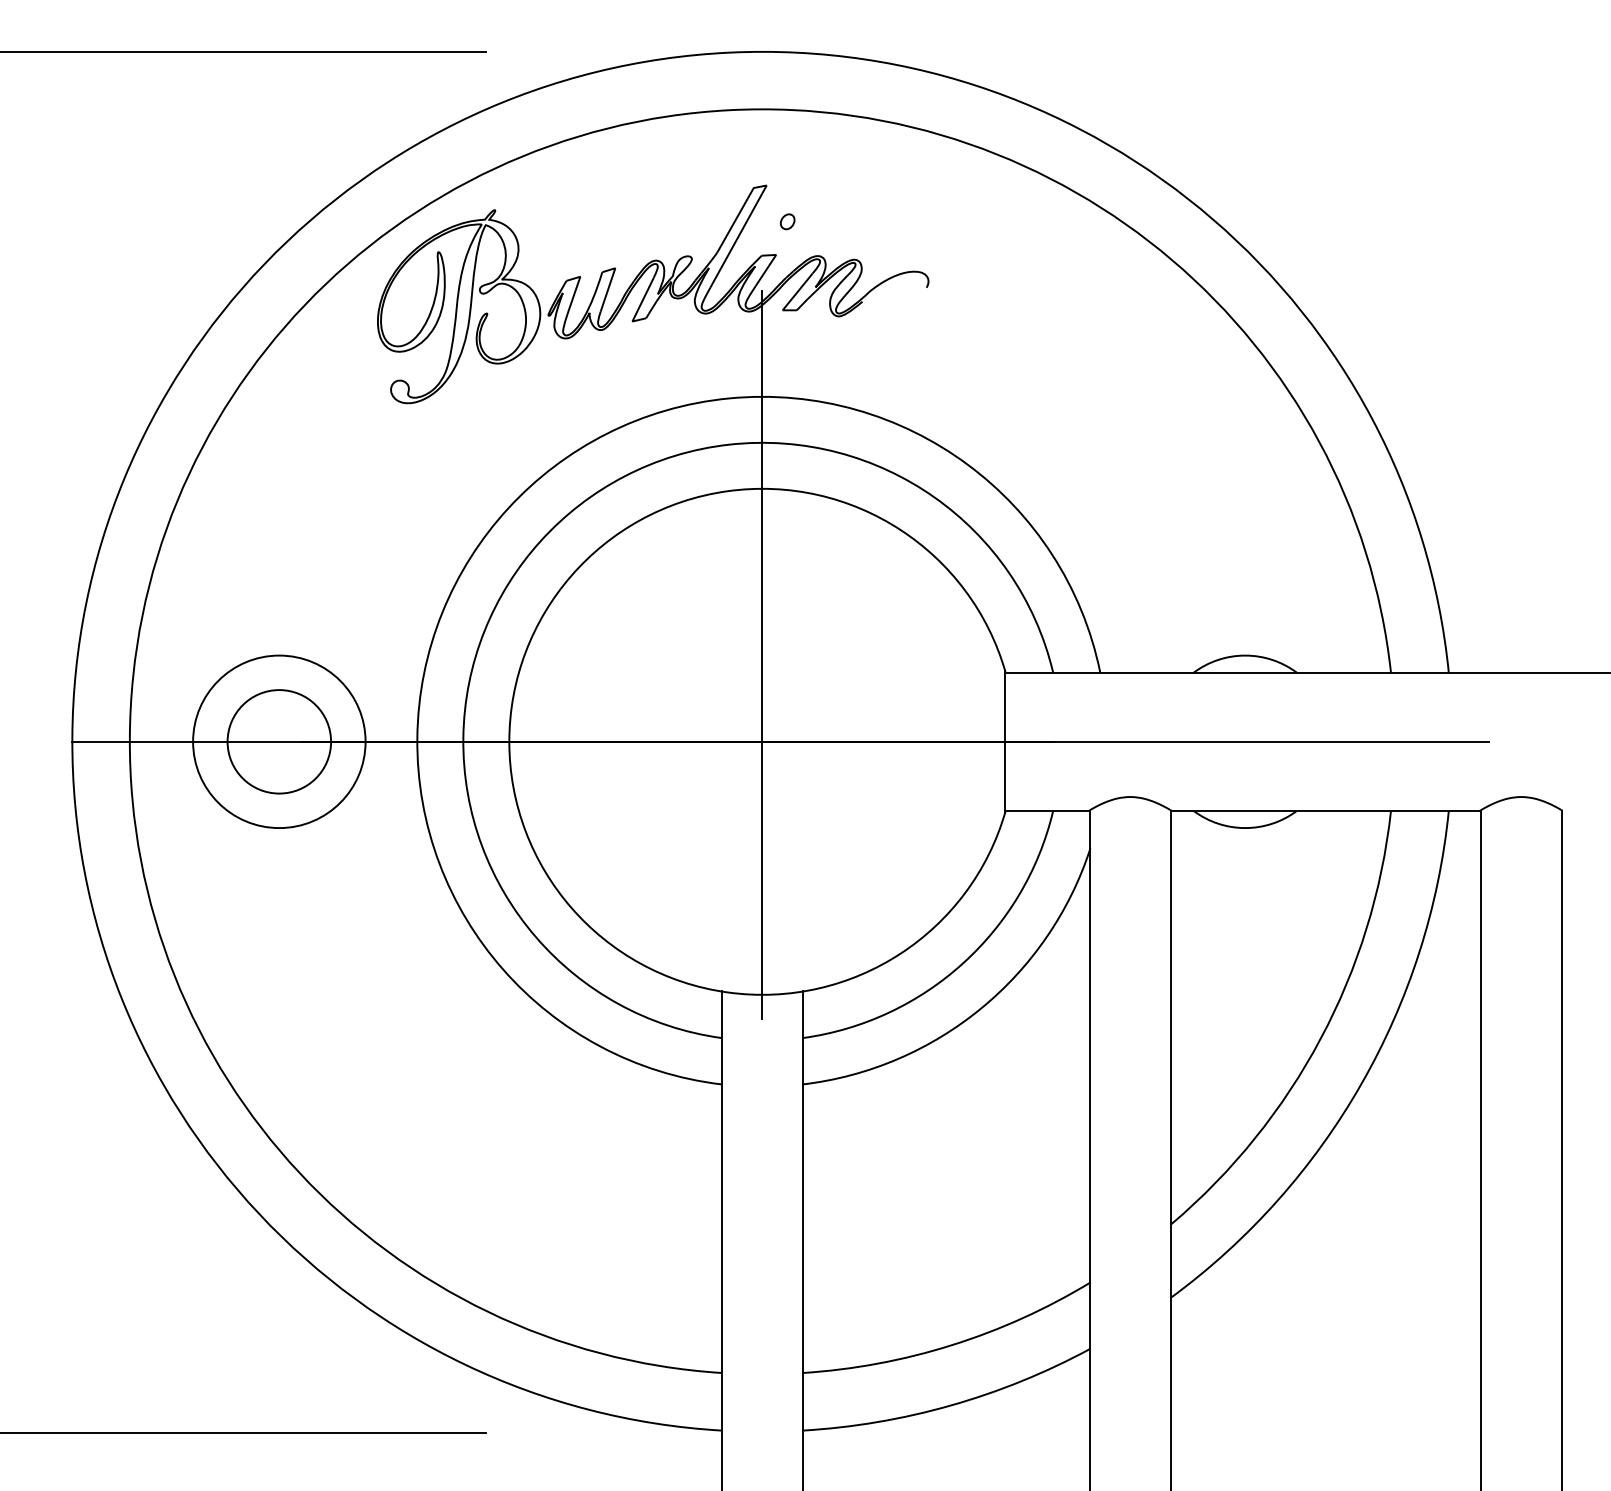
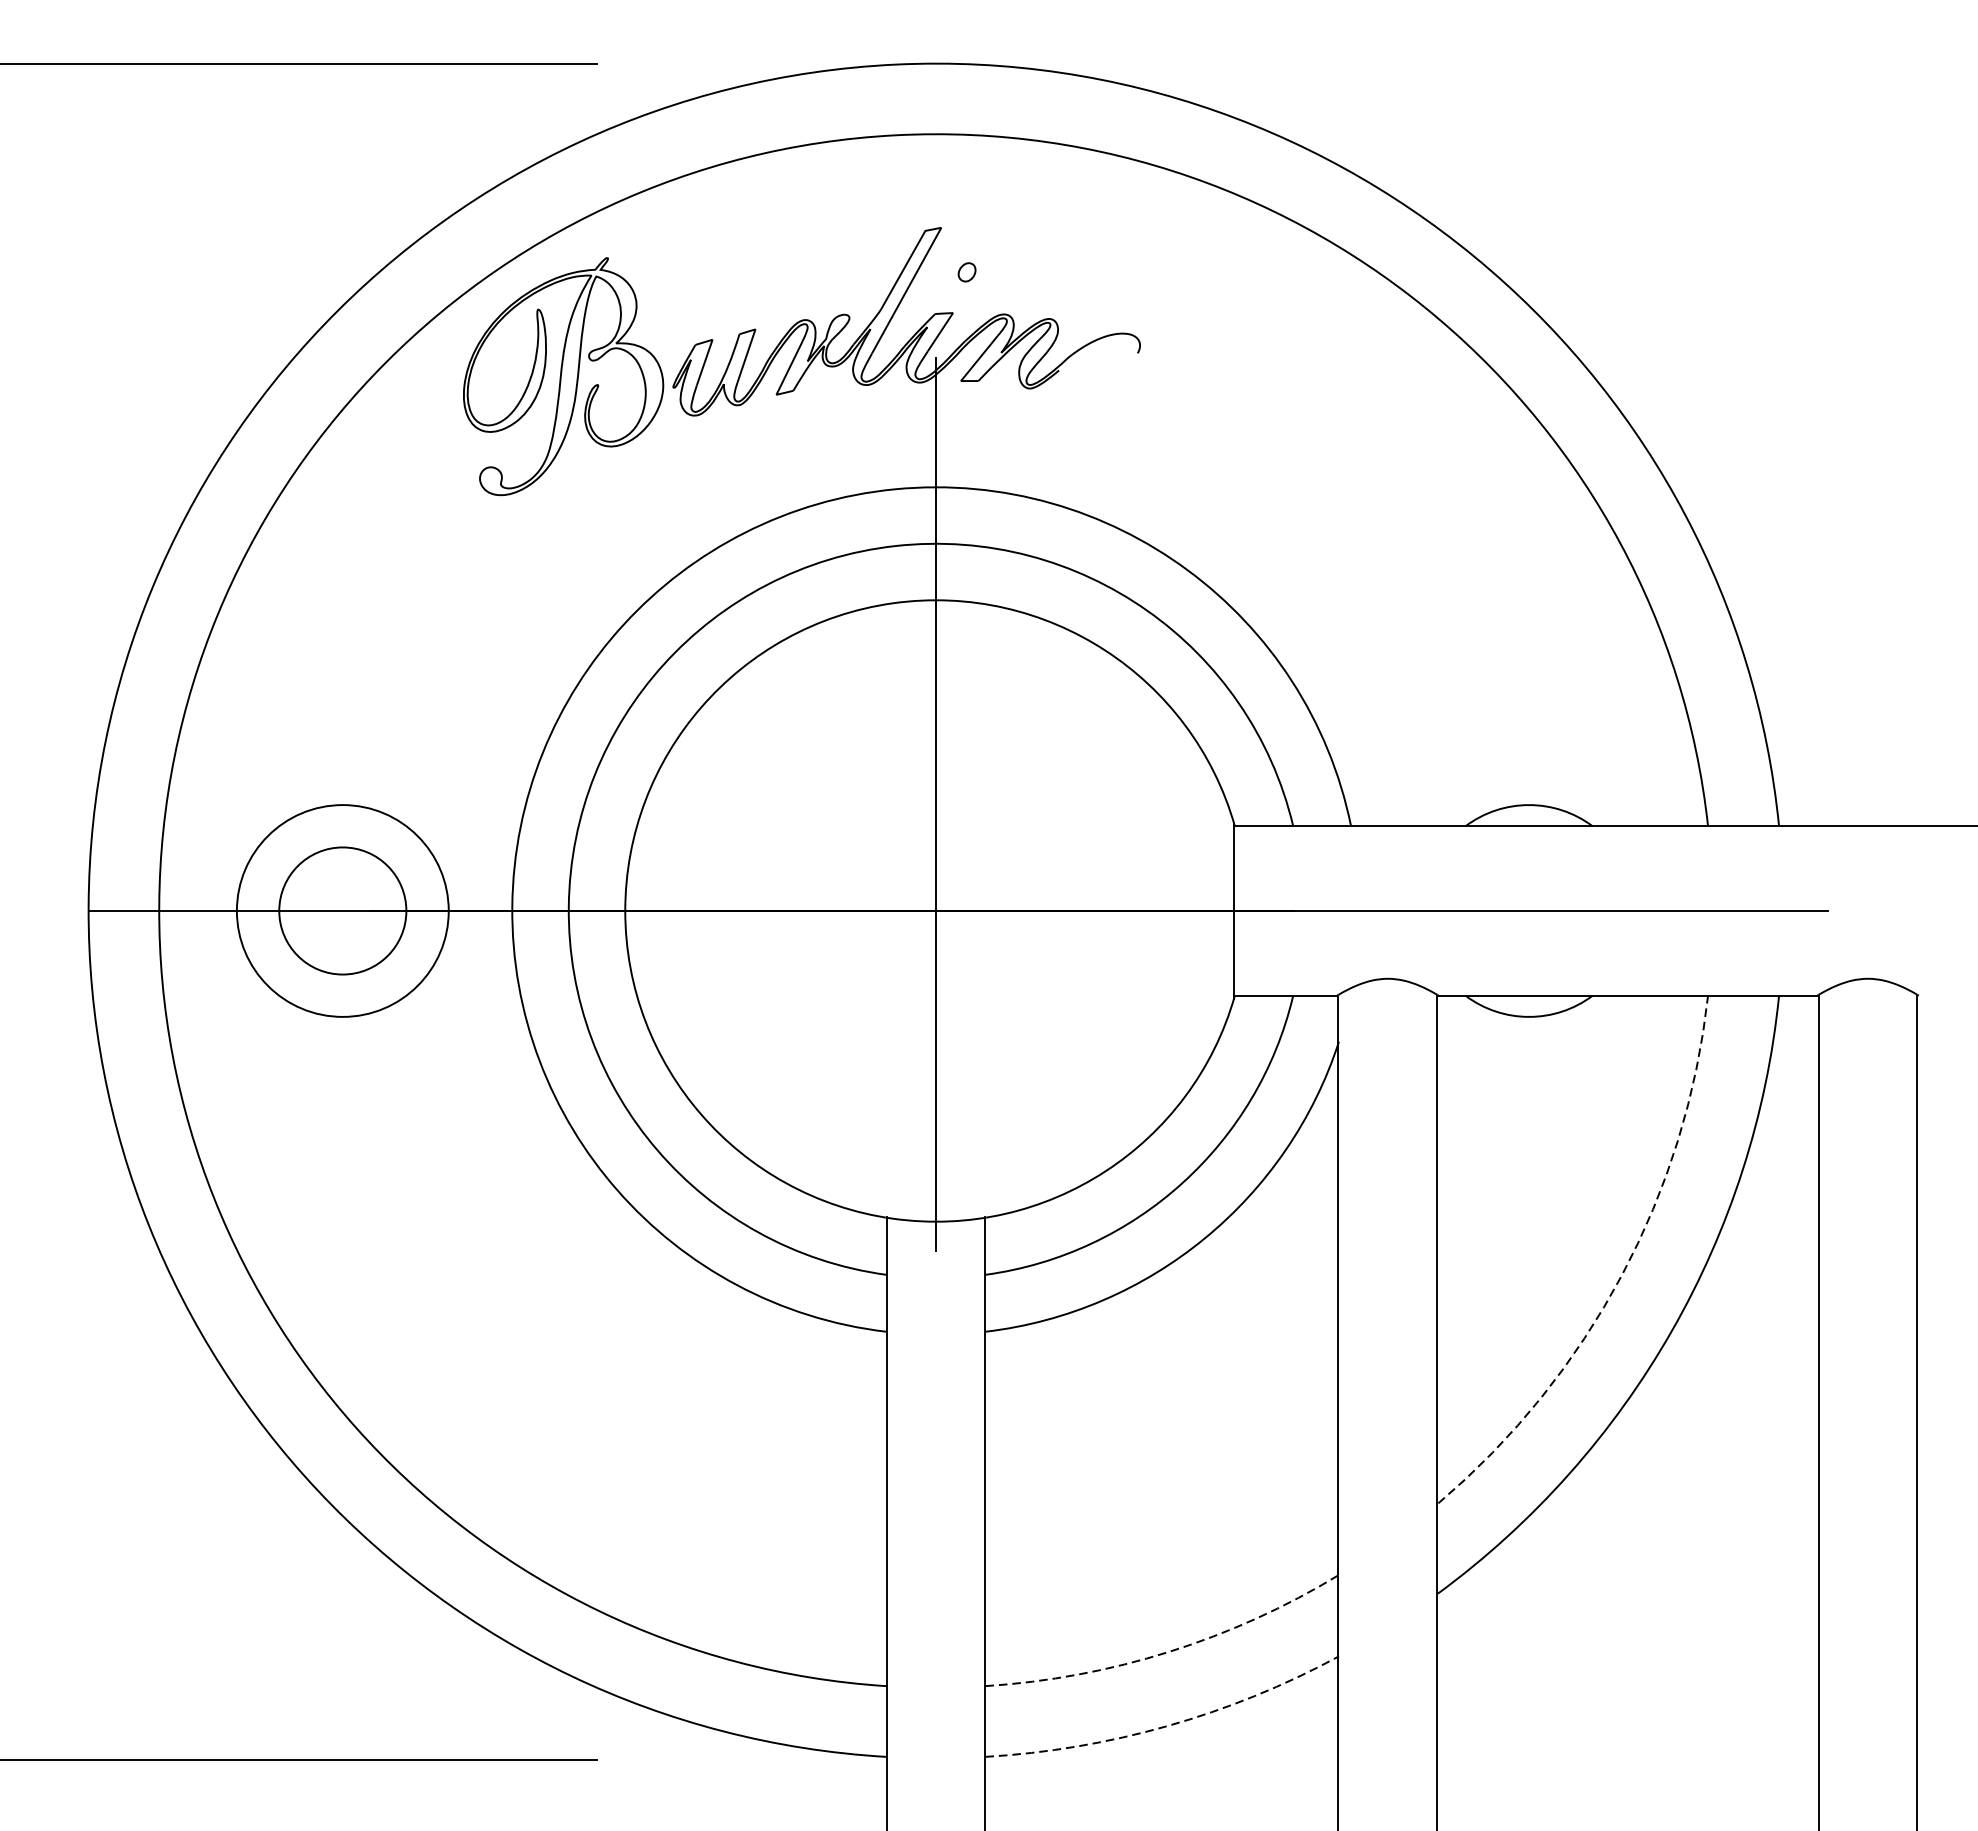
arc: (1320, 1038) -> (1621, 1275), solid -> dashed
arc: (952, 1345) -> (1169, 1652), solid -> dashed
arc: (950, 1405) -> (1167, 1726), solid -> dashed

